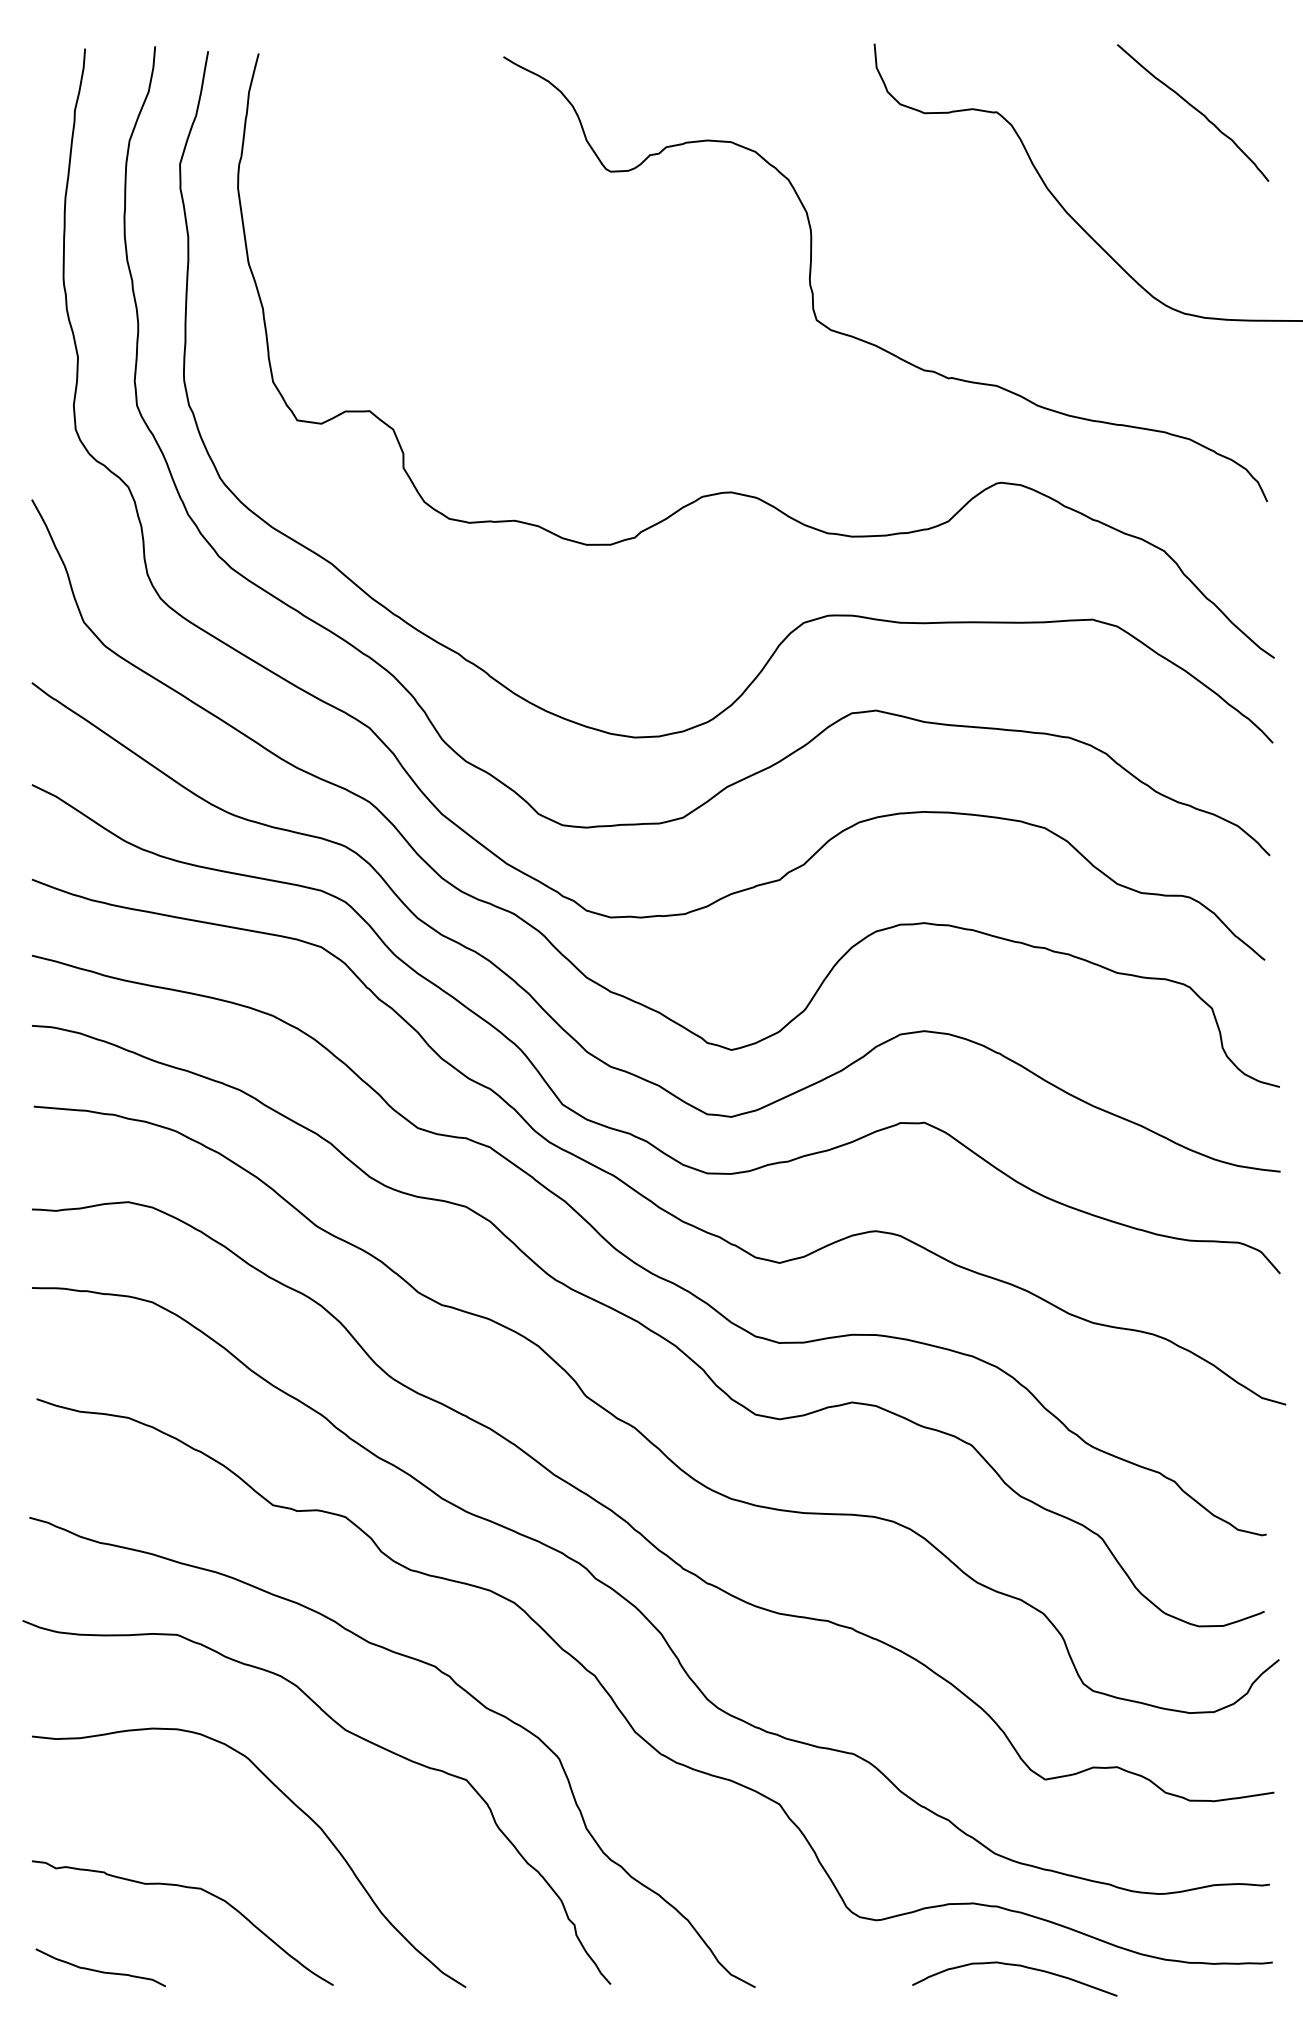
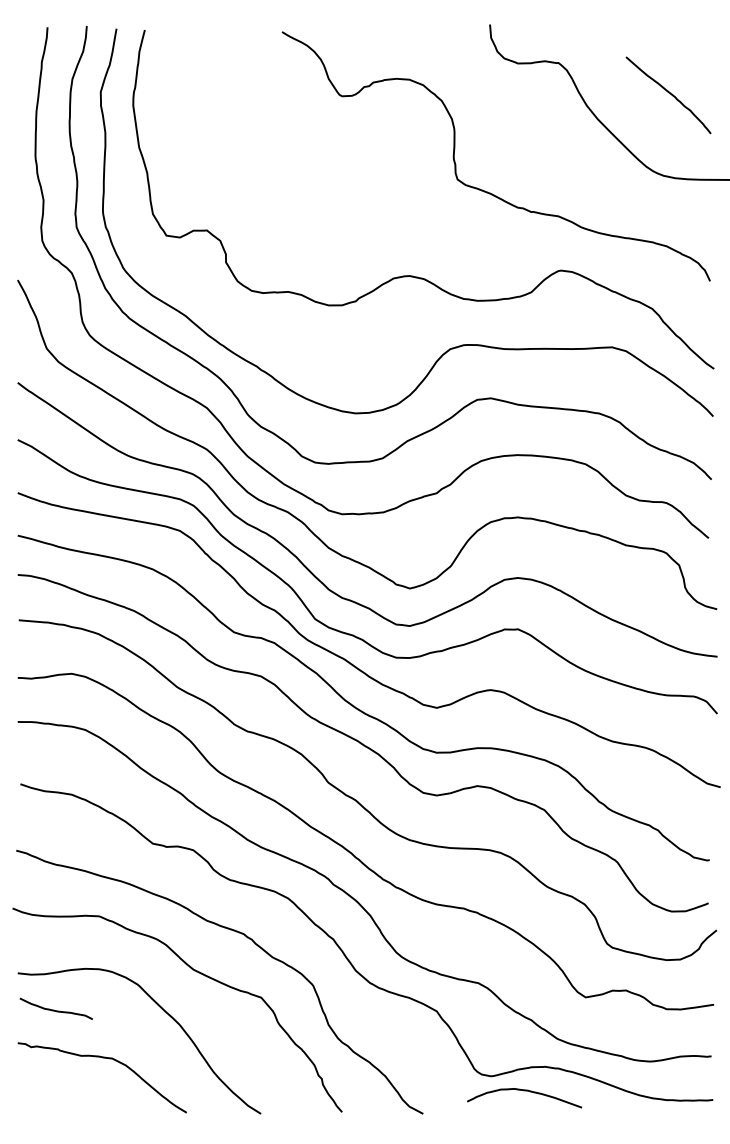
curve: (1193, 109) -> (668, 93), moved
curve: (1014, 1967) -> (524, 1091), moved
curve: (97, 1968) -> (54, 1009), moved

